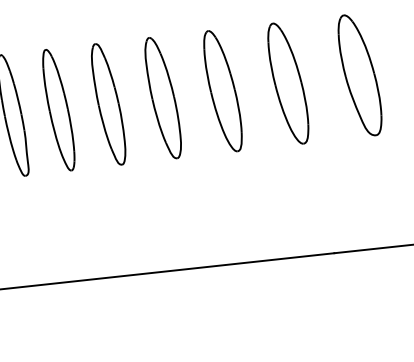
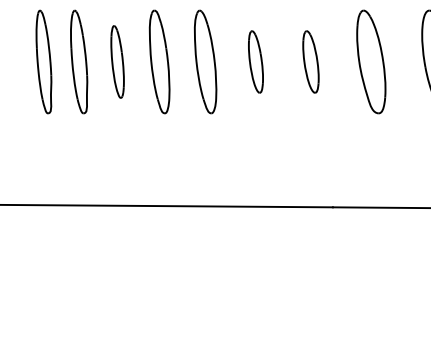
part: (287, 83) -> (310, 61), size x0.6
part: (222, 90) -> (255, 61), size x0.6
part: (58, 109) -> (117, 61), size x0.7

